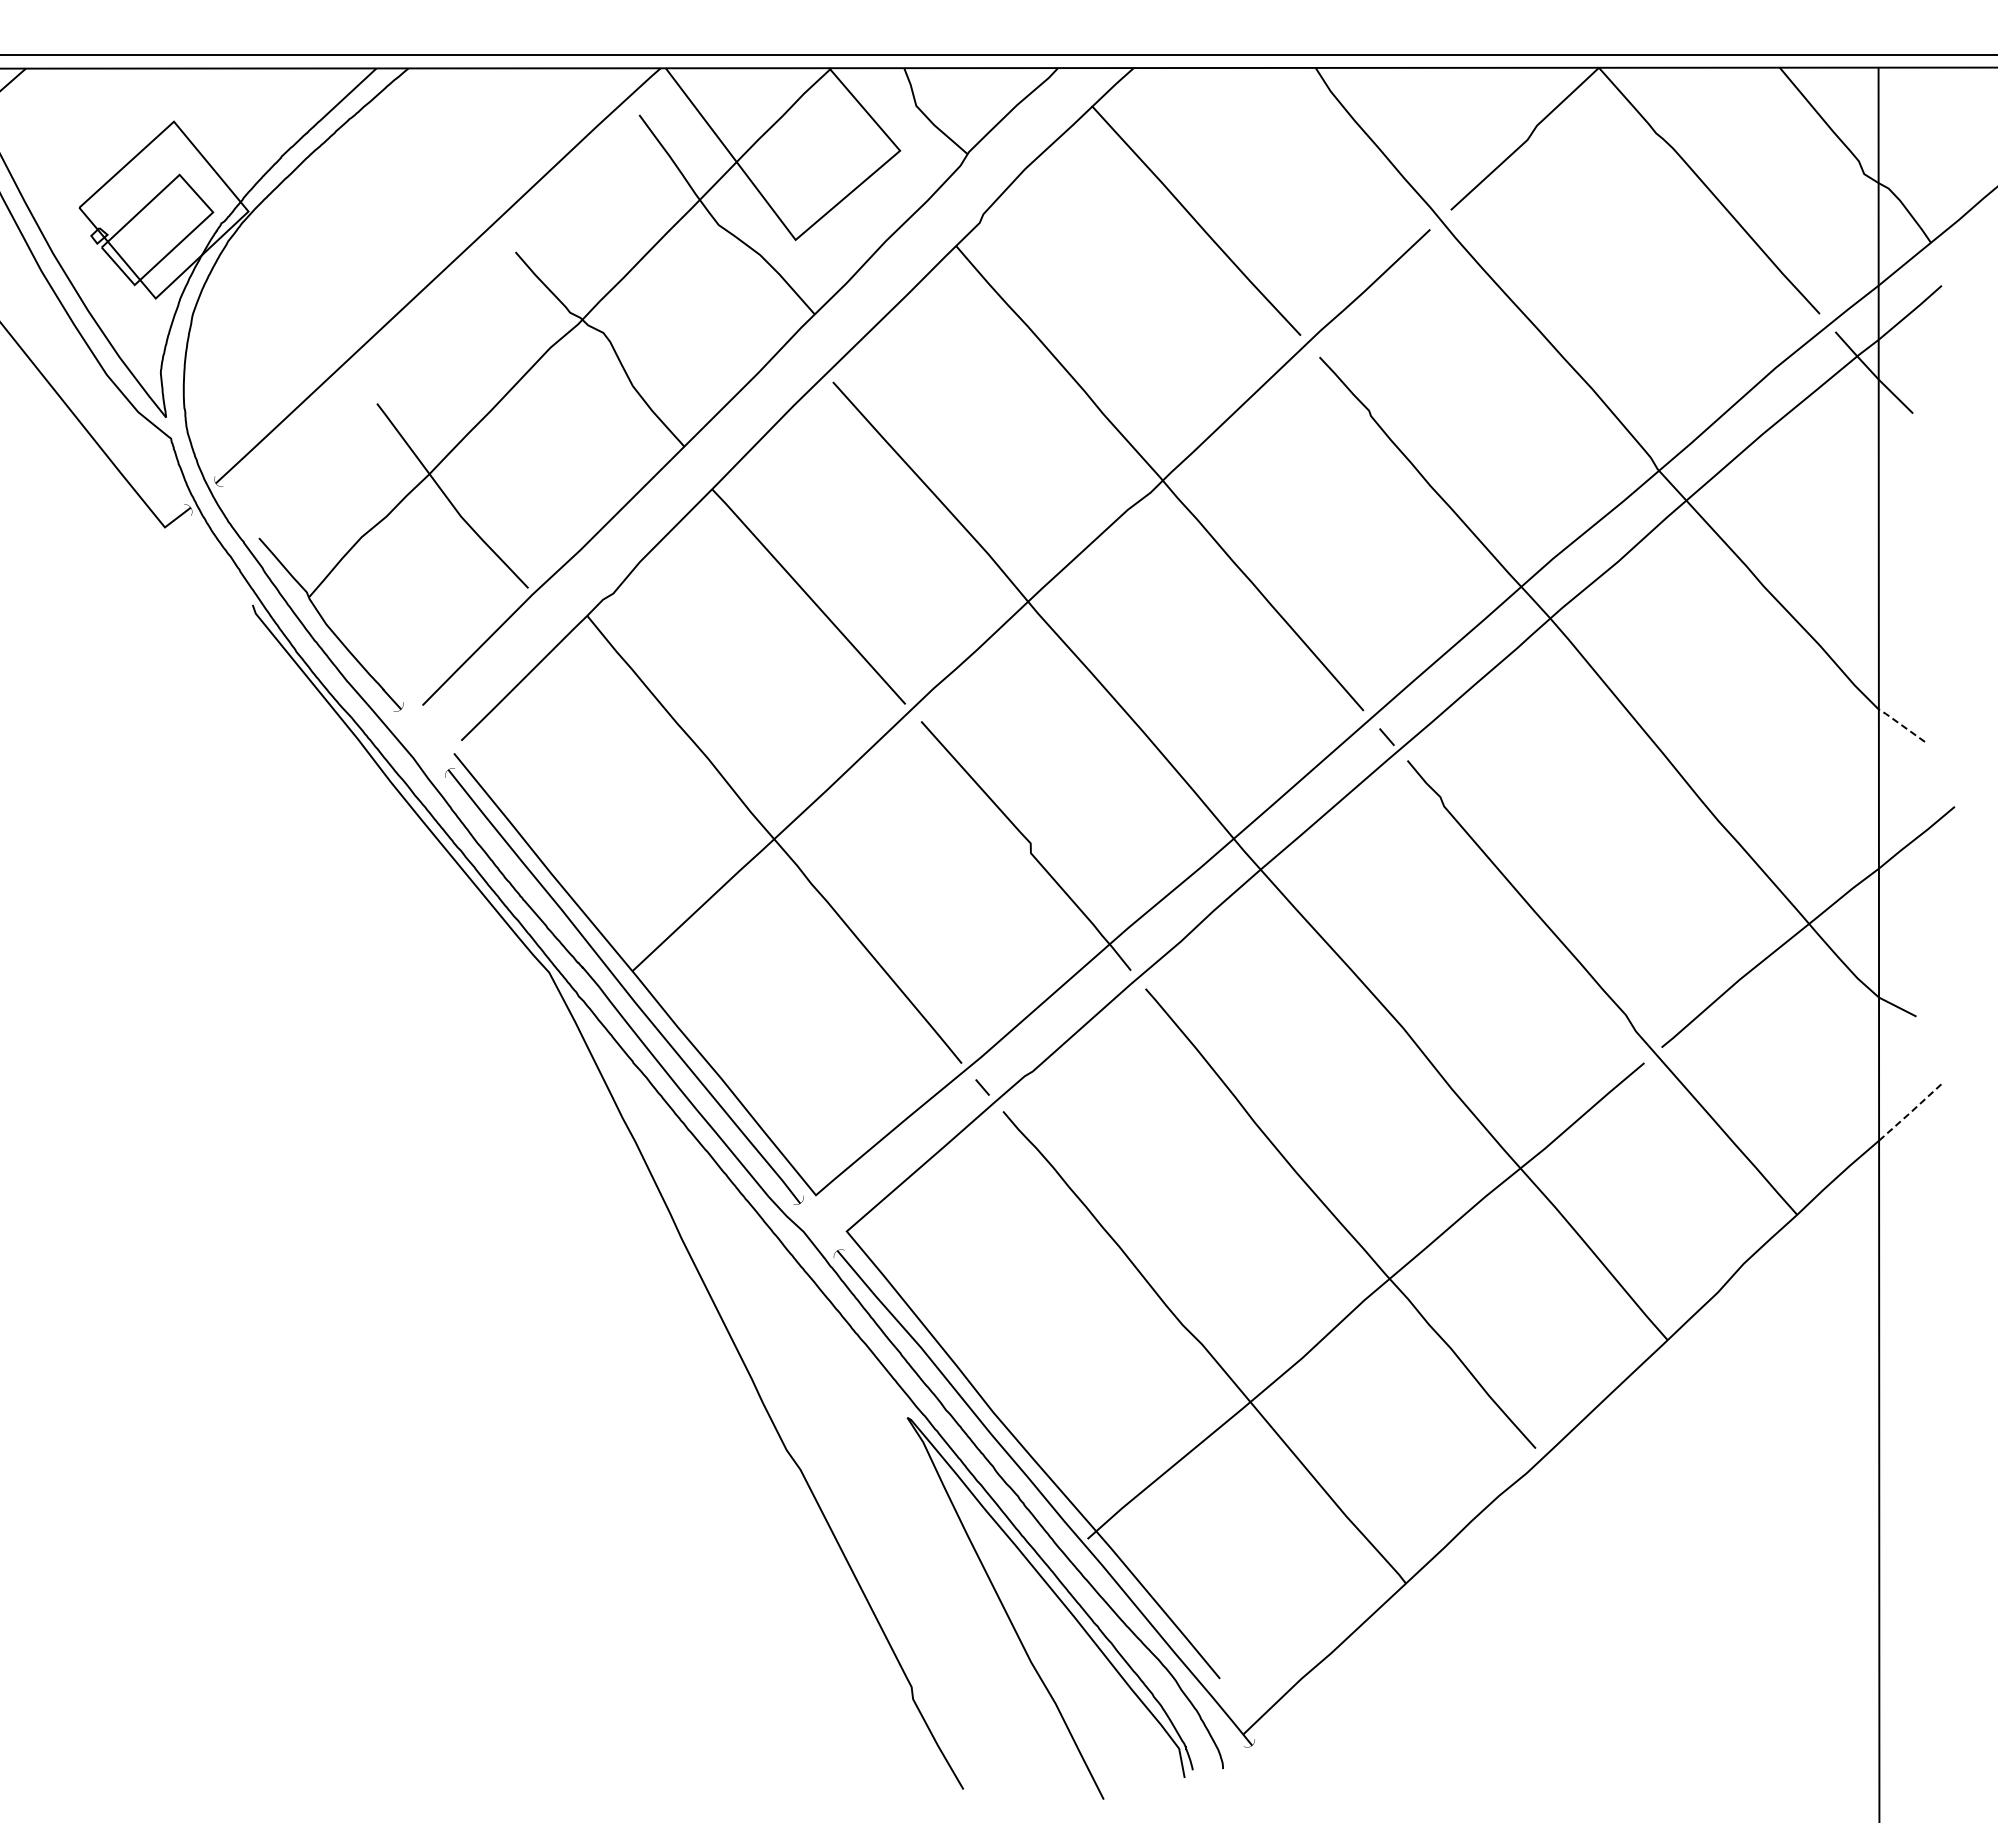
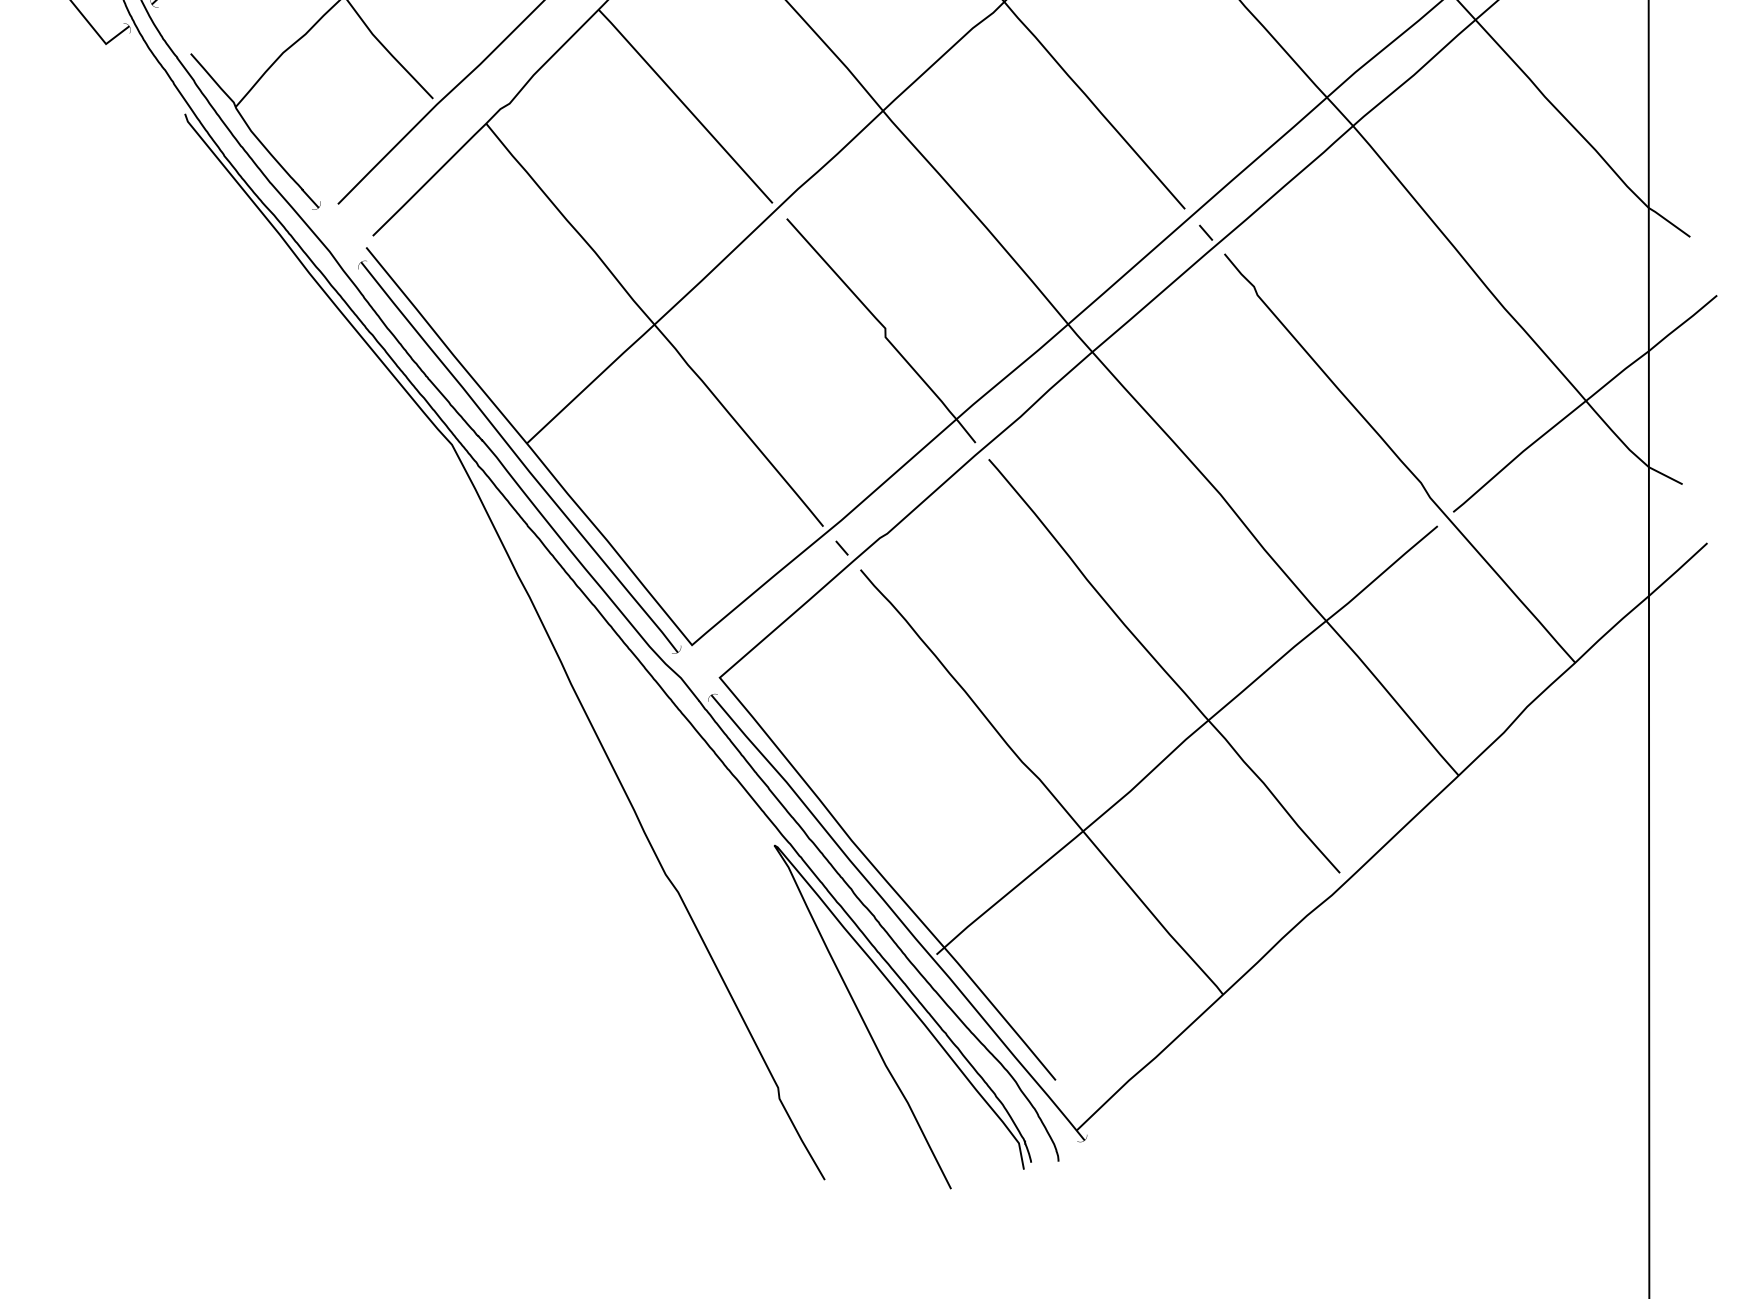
line: (1901, 725) -> (1669, 222), dashed -> solid
line: (1911, 1111) -> (1678, 569), dashed -> solid

